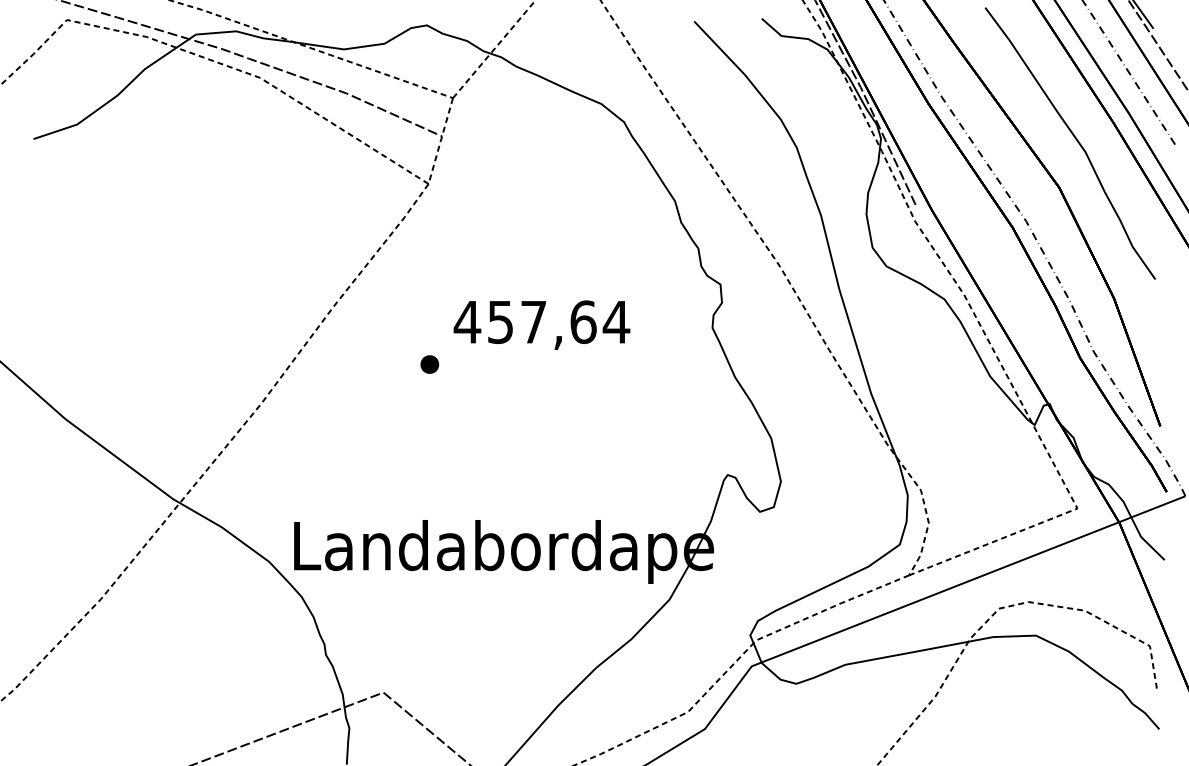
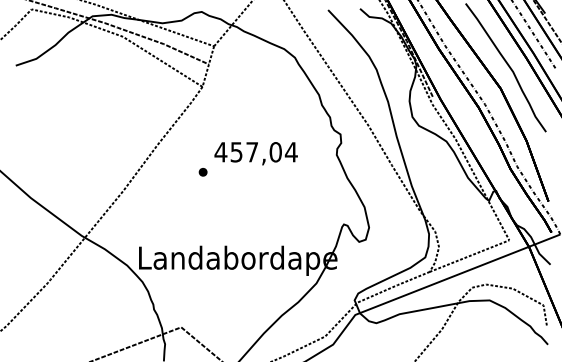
text: (582, 322) -> (275, 152), 457,64 -> 457,04

